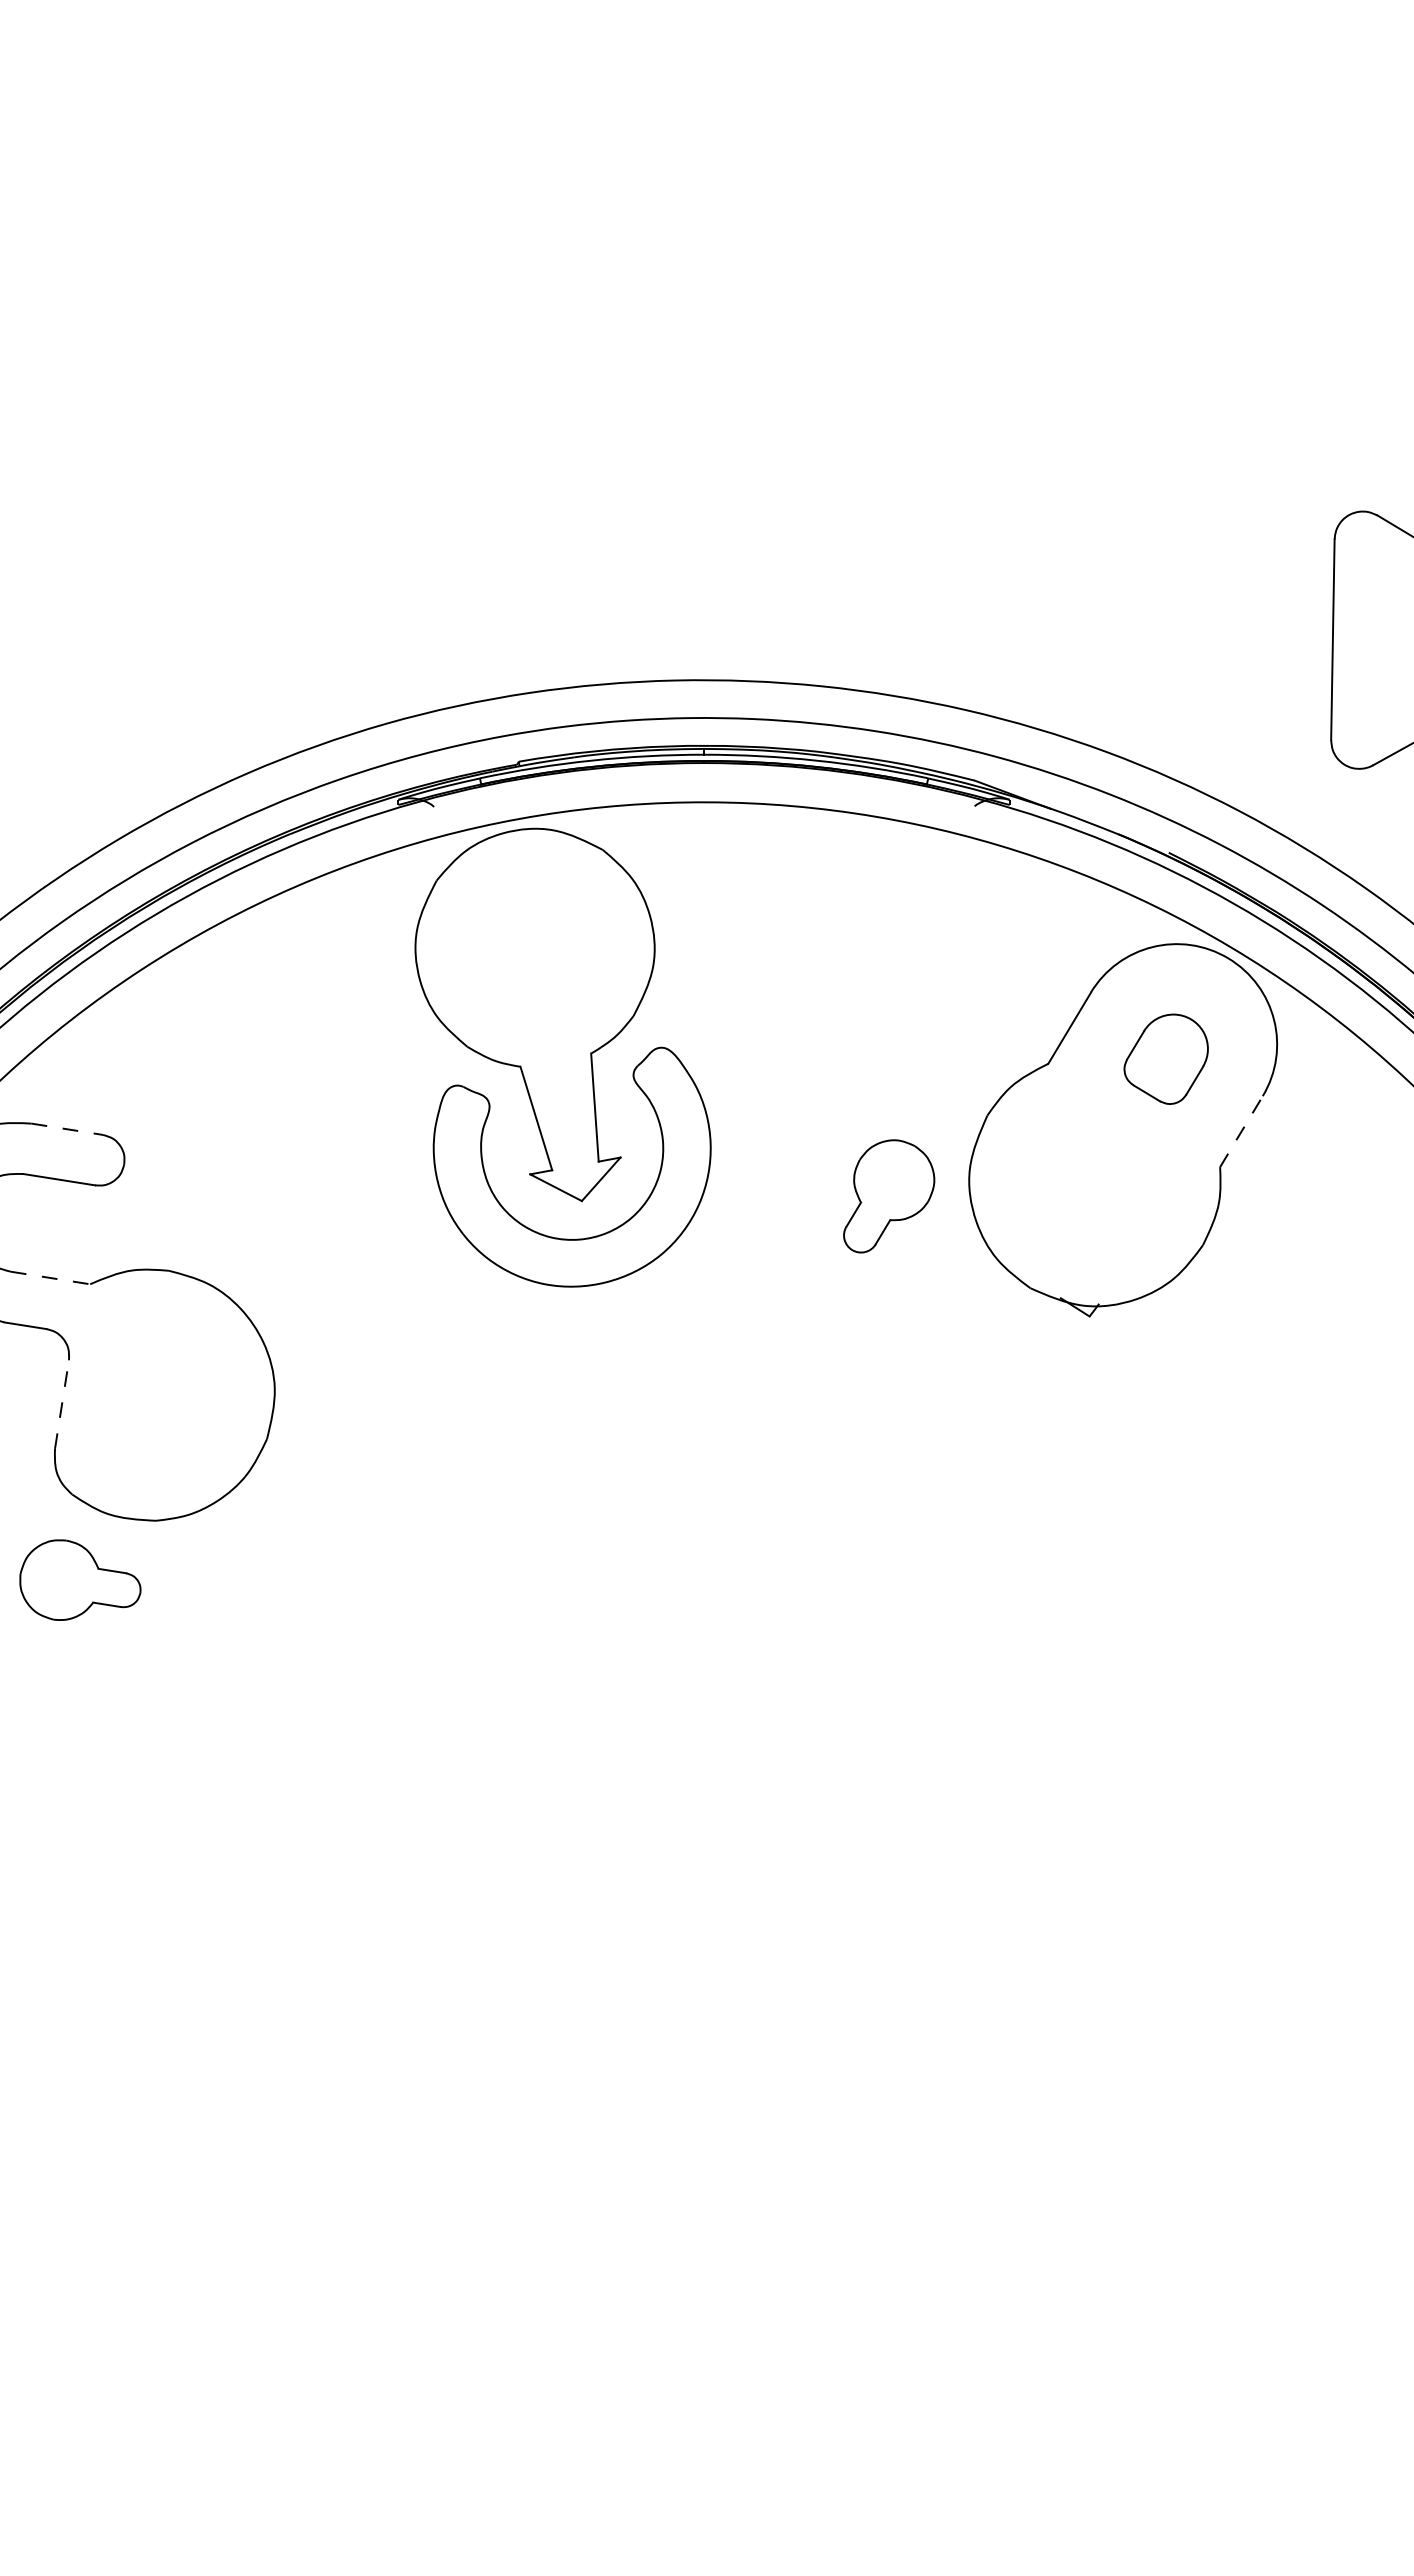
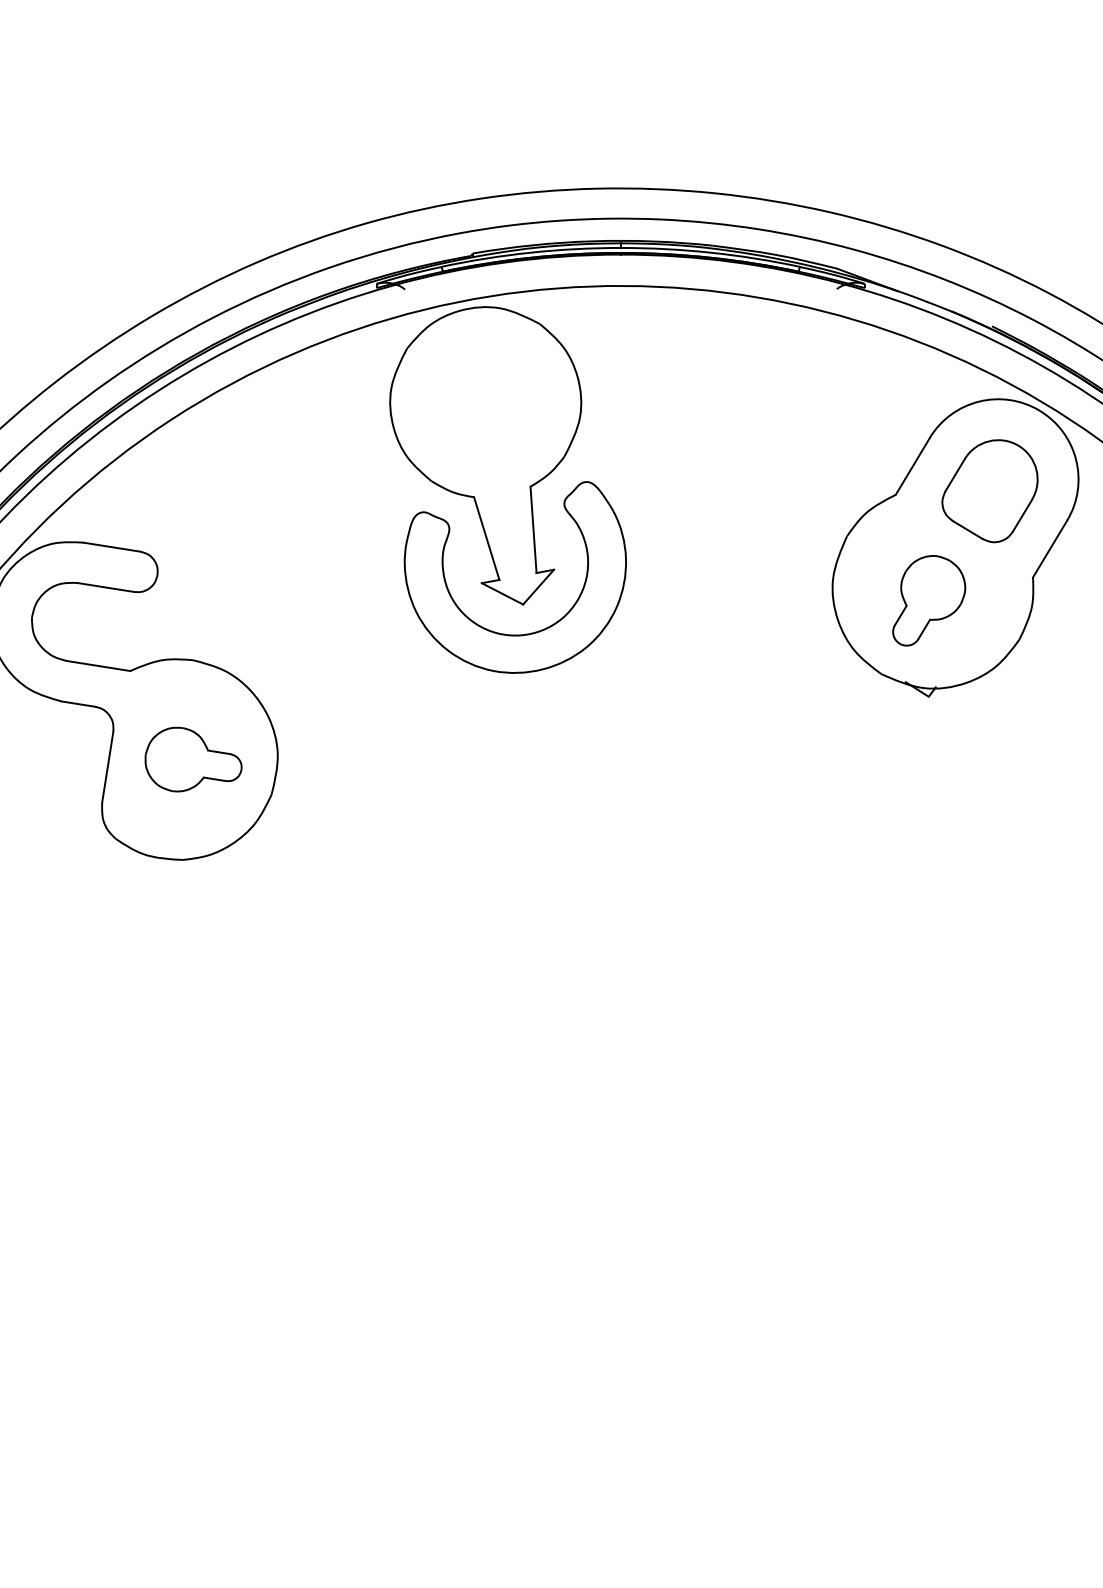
part: (1165, 1059) -> (989, 491), size x1.43
line: (67, 1129) -> (112, 547), dashed -> solid
line: (1241, 1131) -> (1050, 548), dashed -> solid
part: (889, 1196) -> (929, 600), moved
line: (51, 1278) -> (99, 666), dashed -> solid
line: (62, 1404) -> (108, 767), dashed -> solid
part: (80, 1579) -> (193, 759), moved

